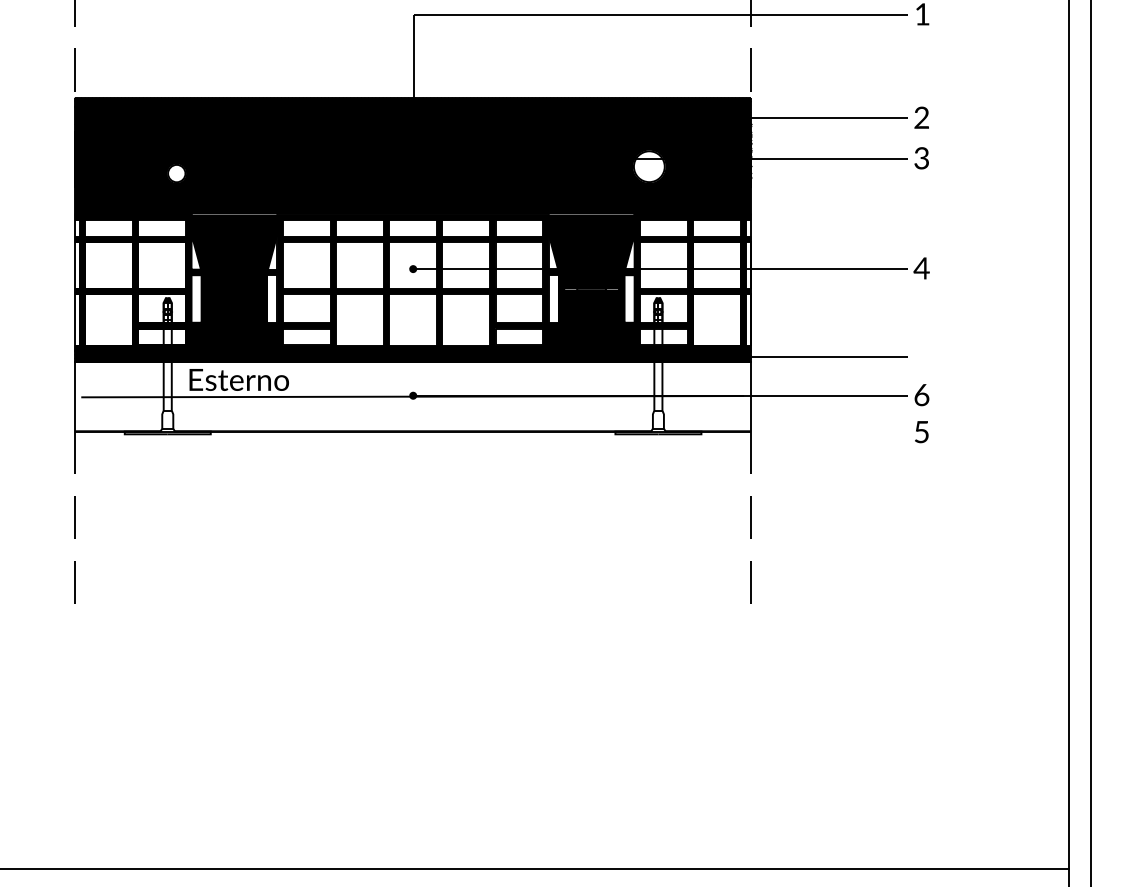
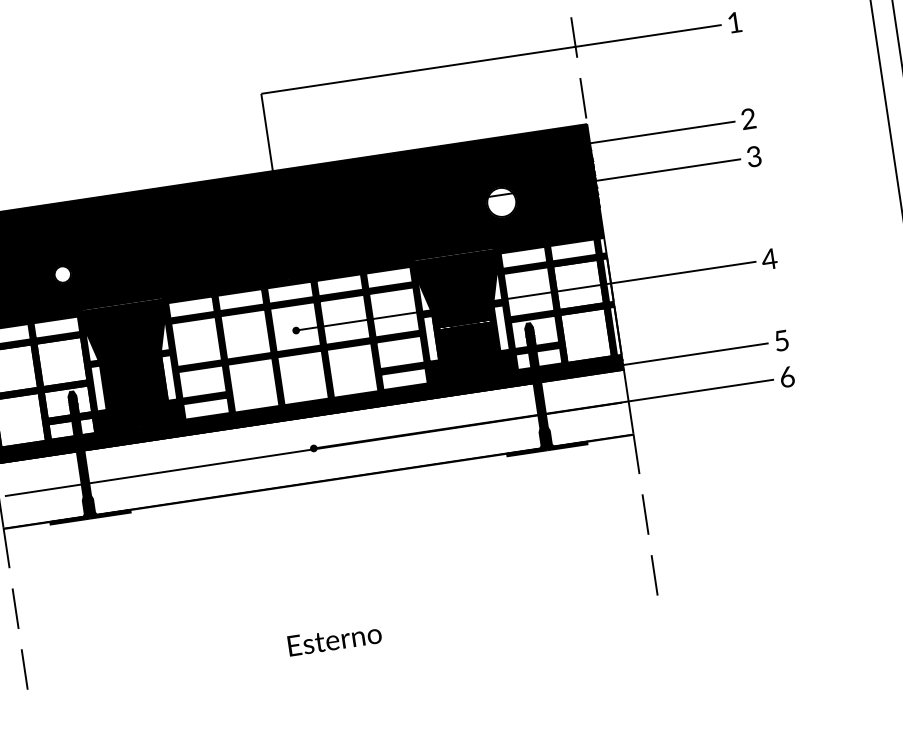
fill: (167, 368) -> (81, 457), added
fill: (658, 368) -> (538, 388), added
text: (238, 379) -> (334, 639), moved
text: (921, 432) -> (781, 341), moved

